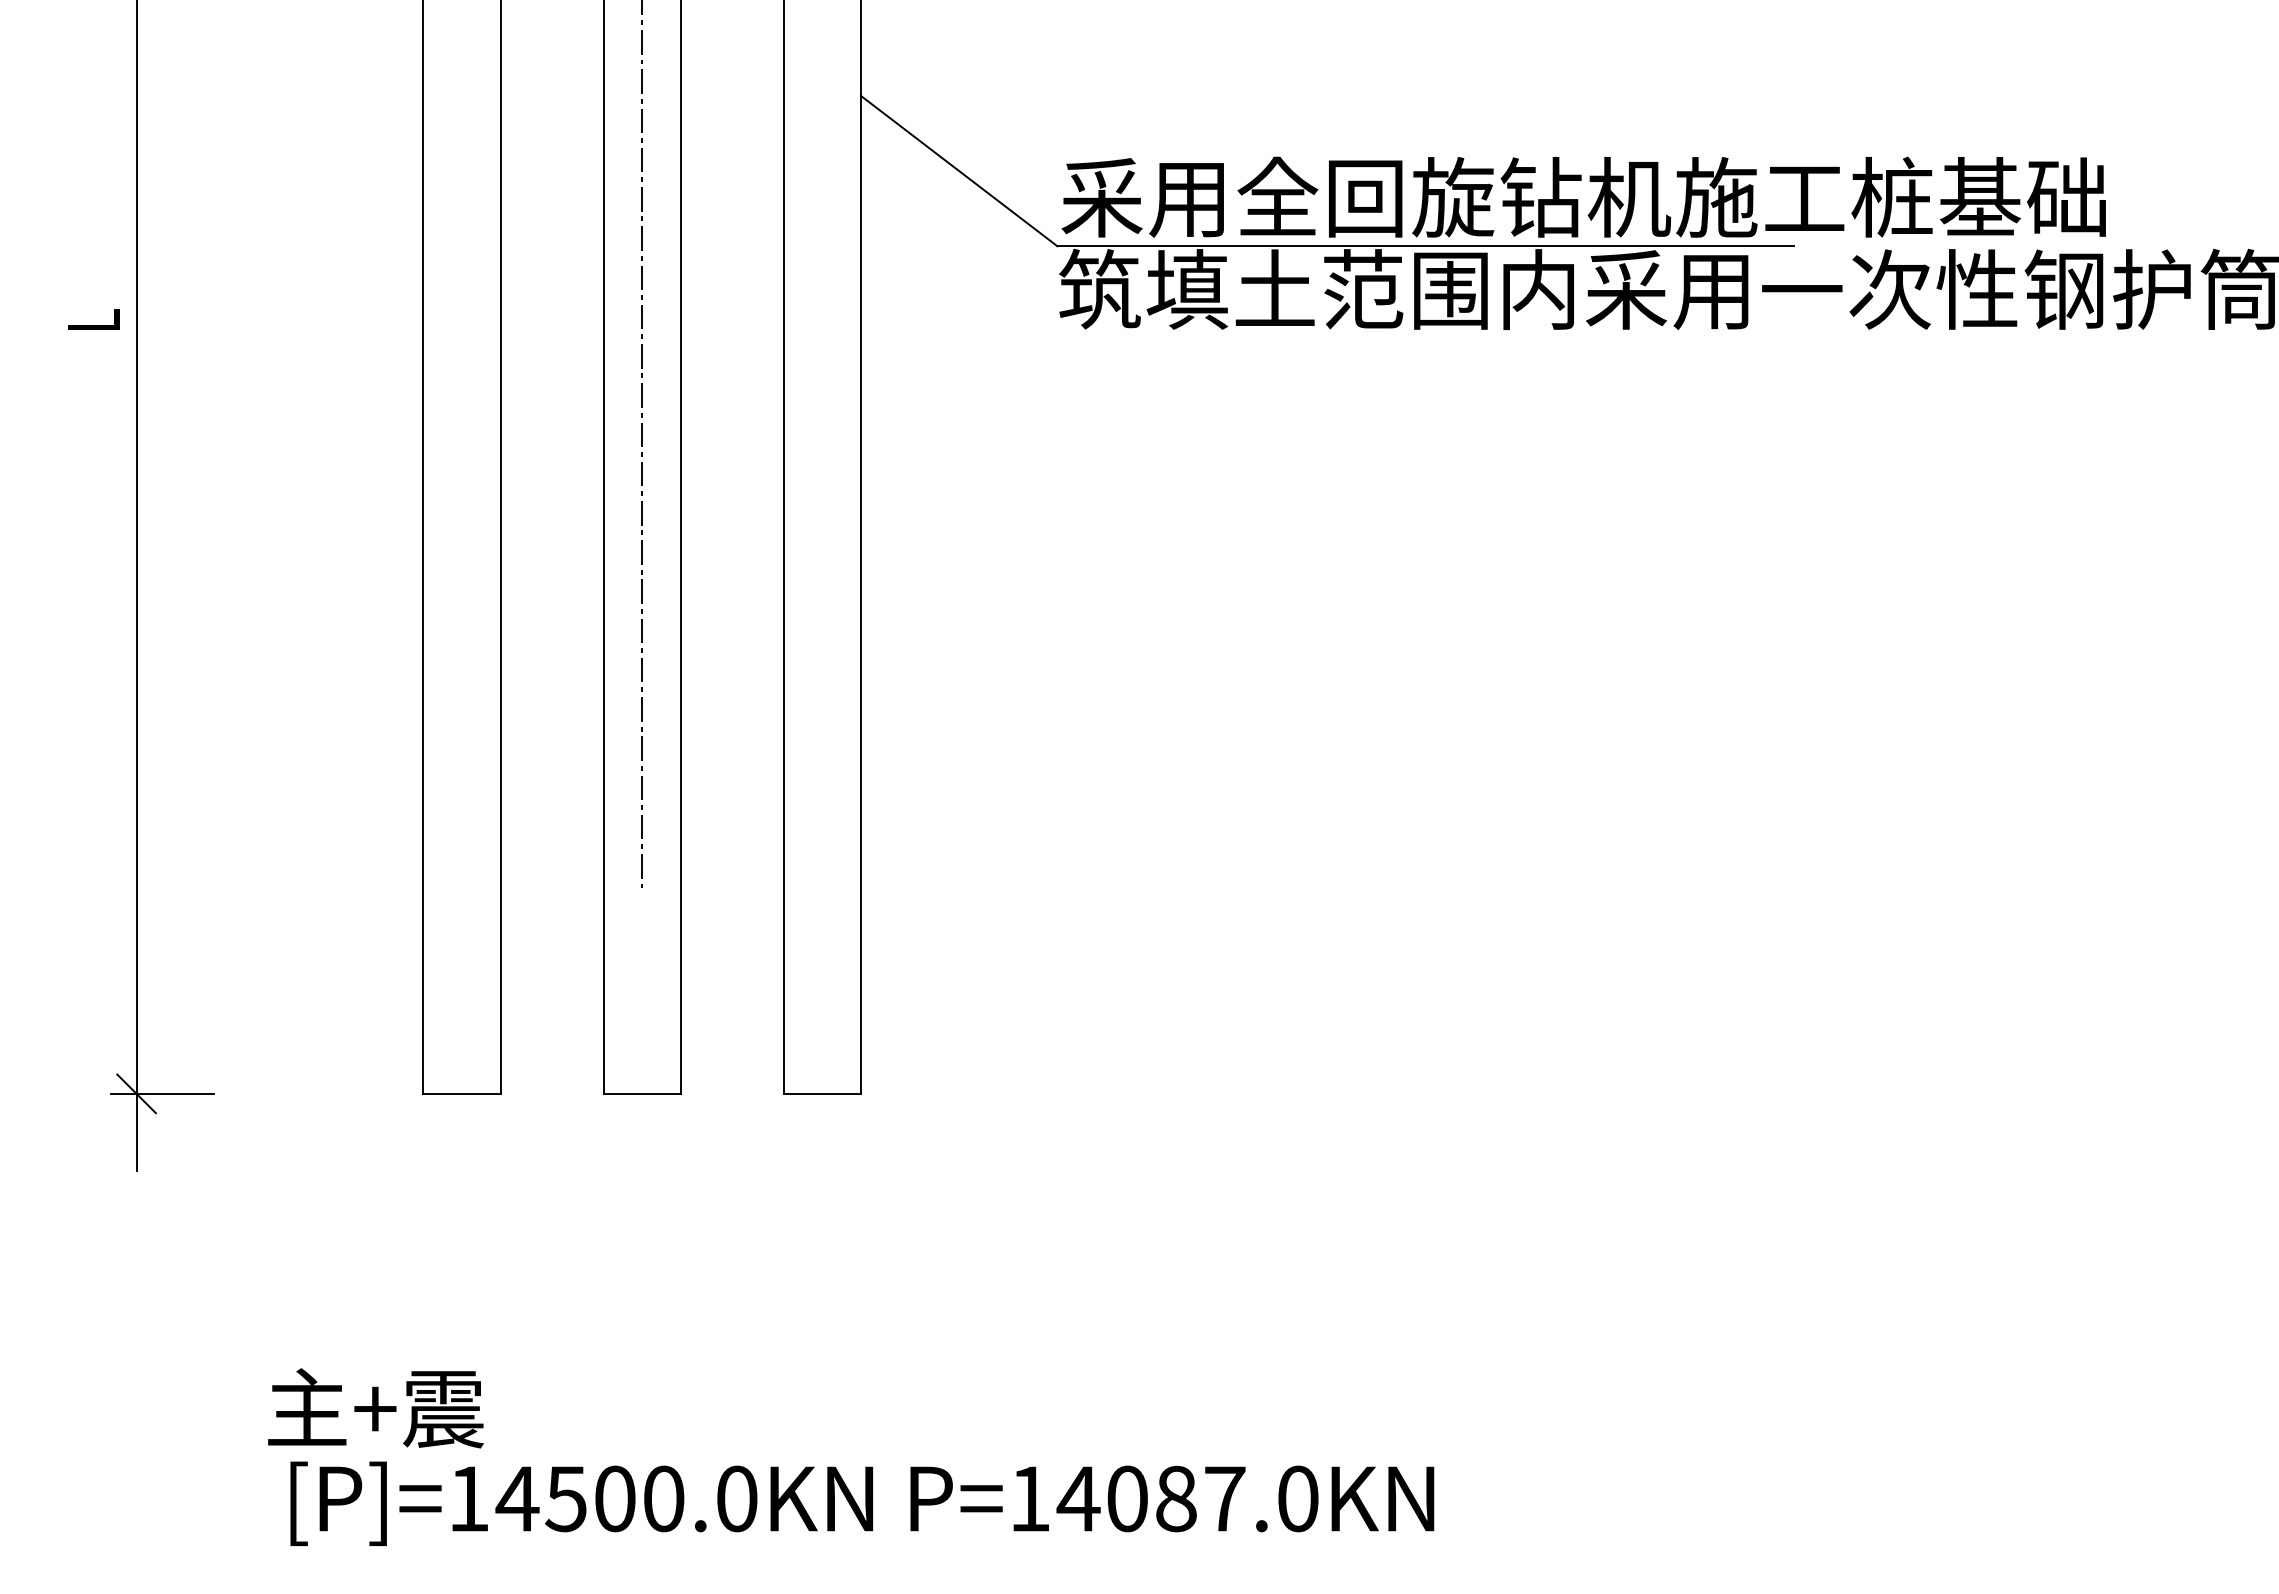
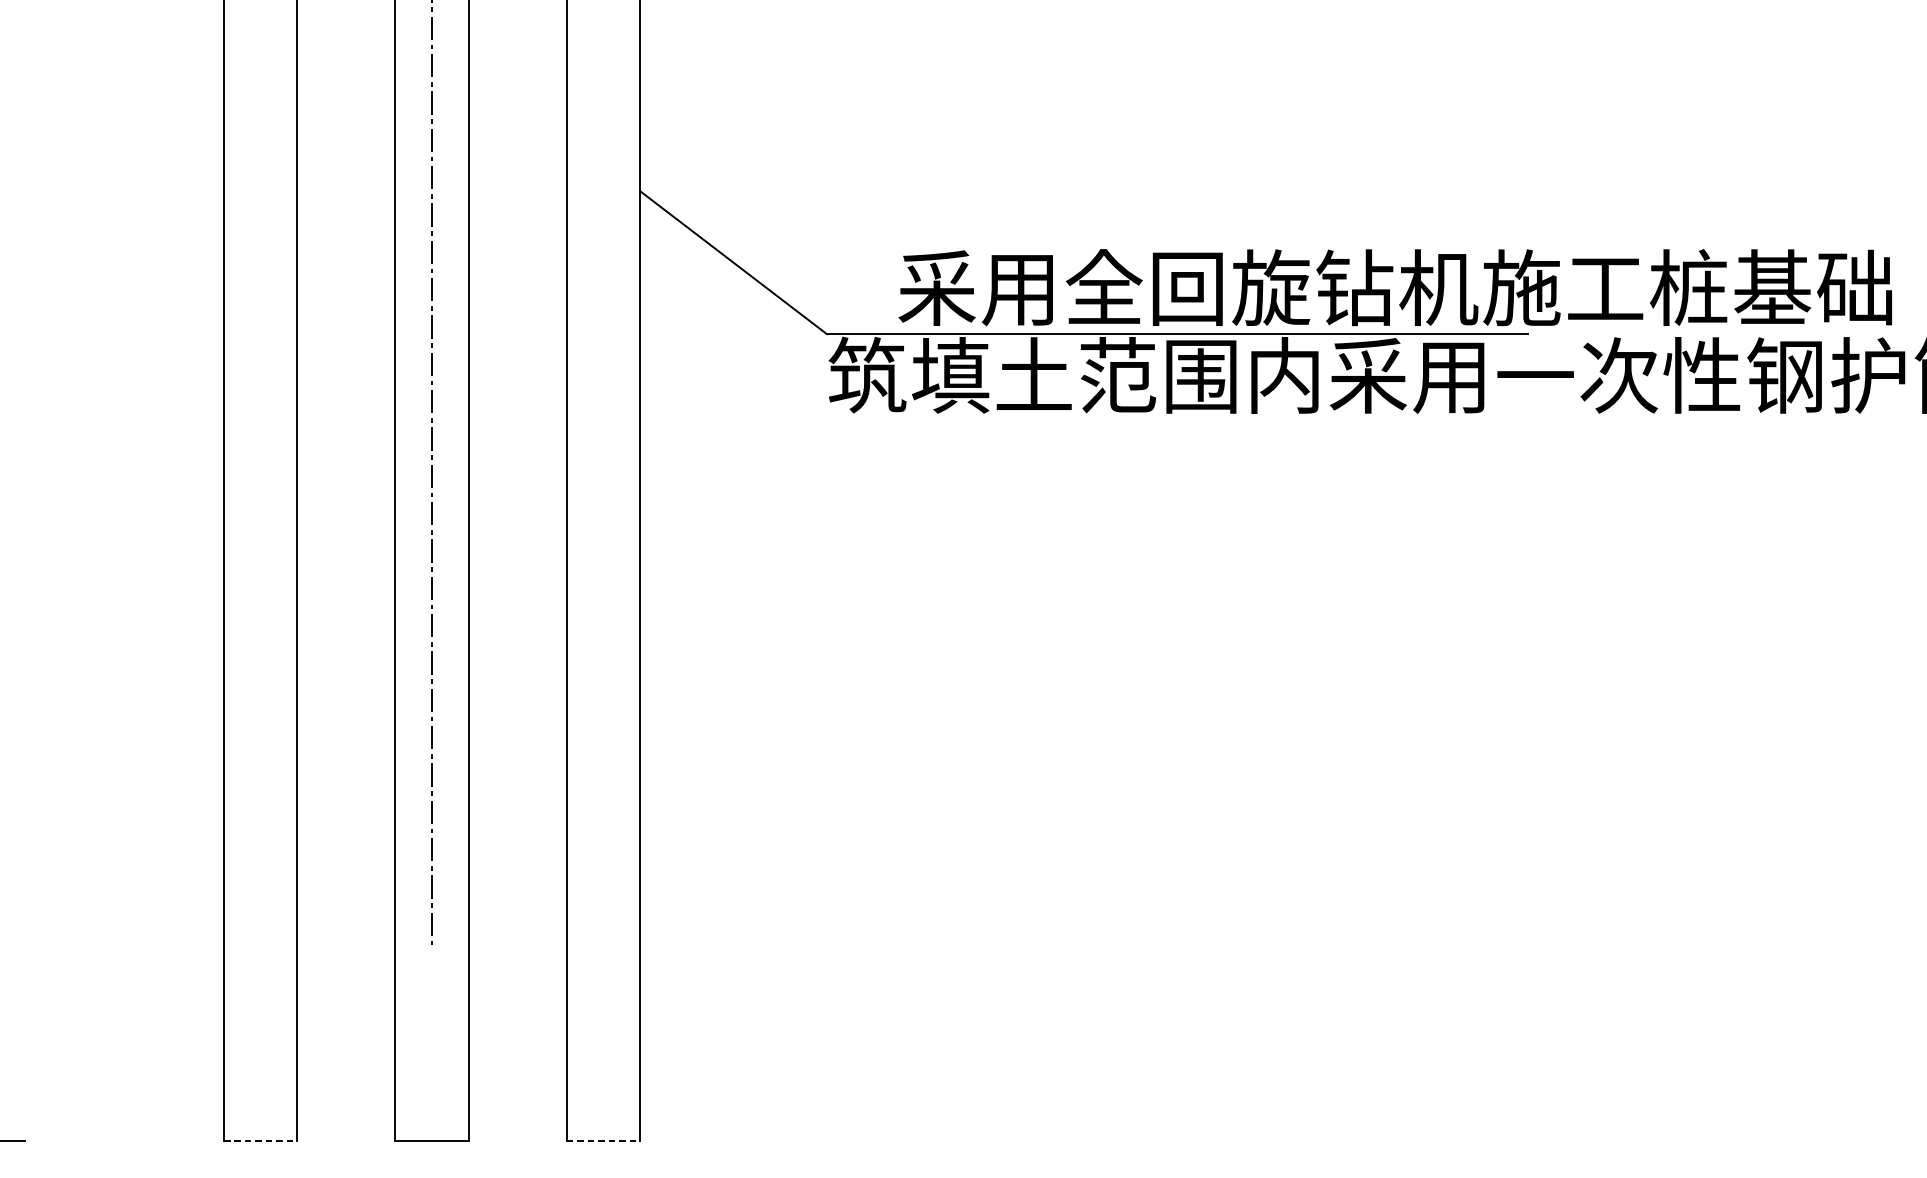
text: (1583, 196) -> (1395, 286), moved
line: (461, 1093) -> (260, 1140), solid -> dashed
line: (822, 1093) -> (603, 1140), solid -> dashed

